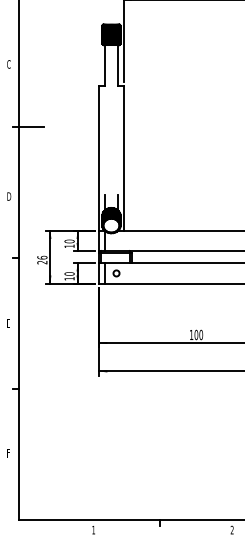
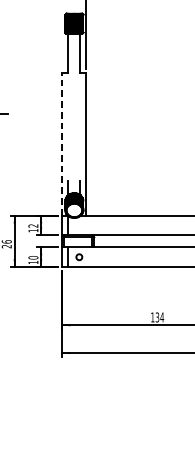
line: (99, 158) -> (62, 144), solid -> dashed
text: (69, 241) -> (33, 225), 10 -> 12
text: (198, 334) -> (159, 316), 100 -> 134

